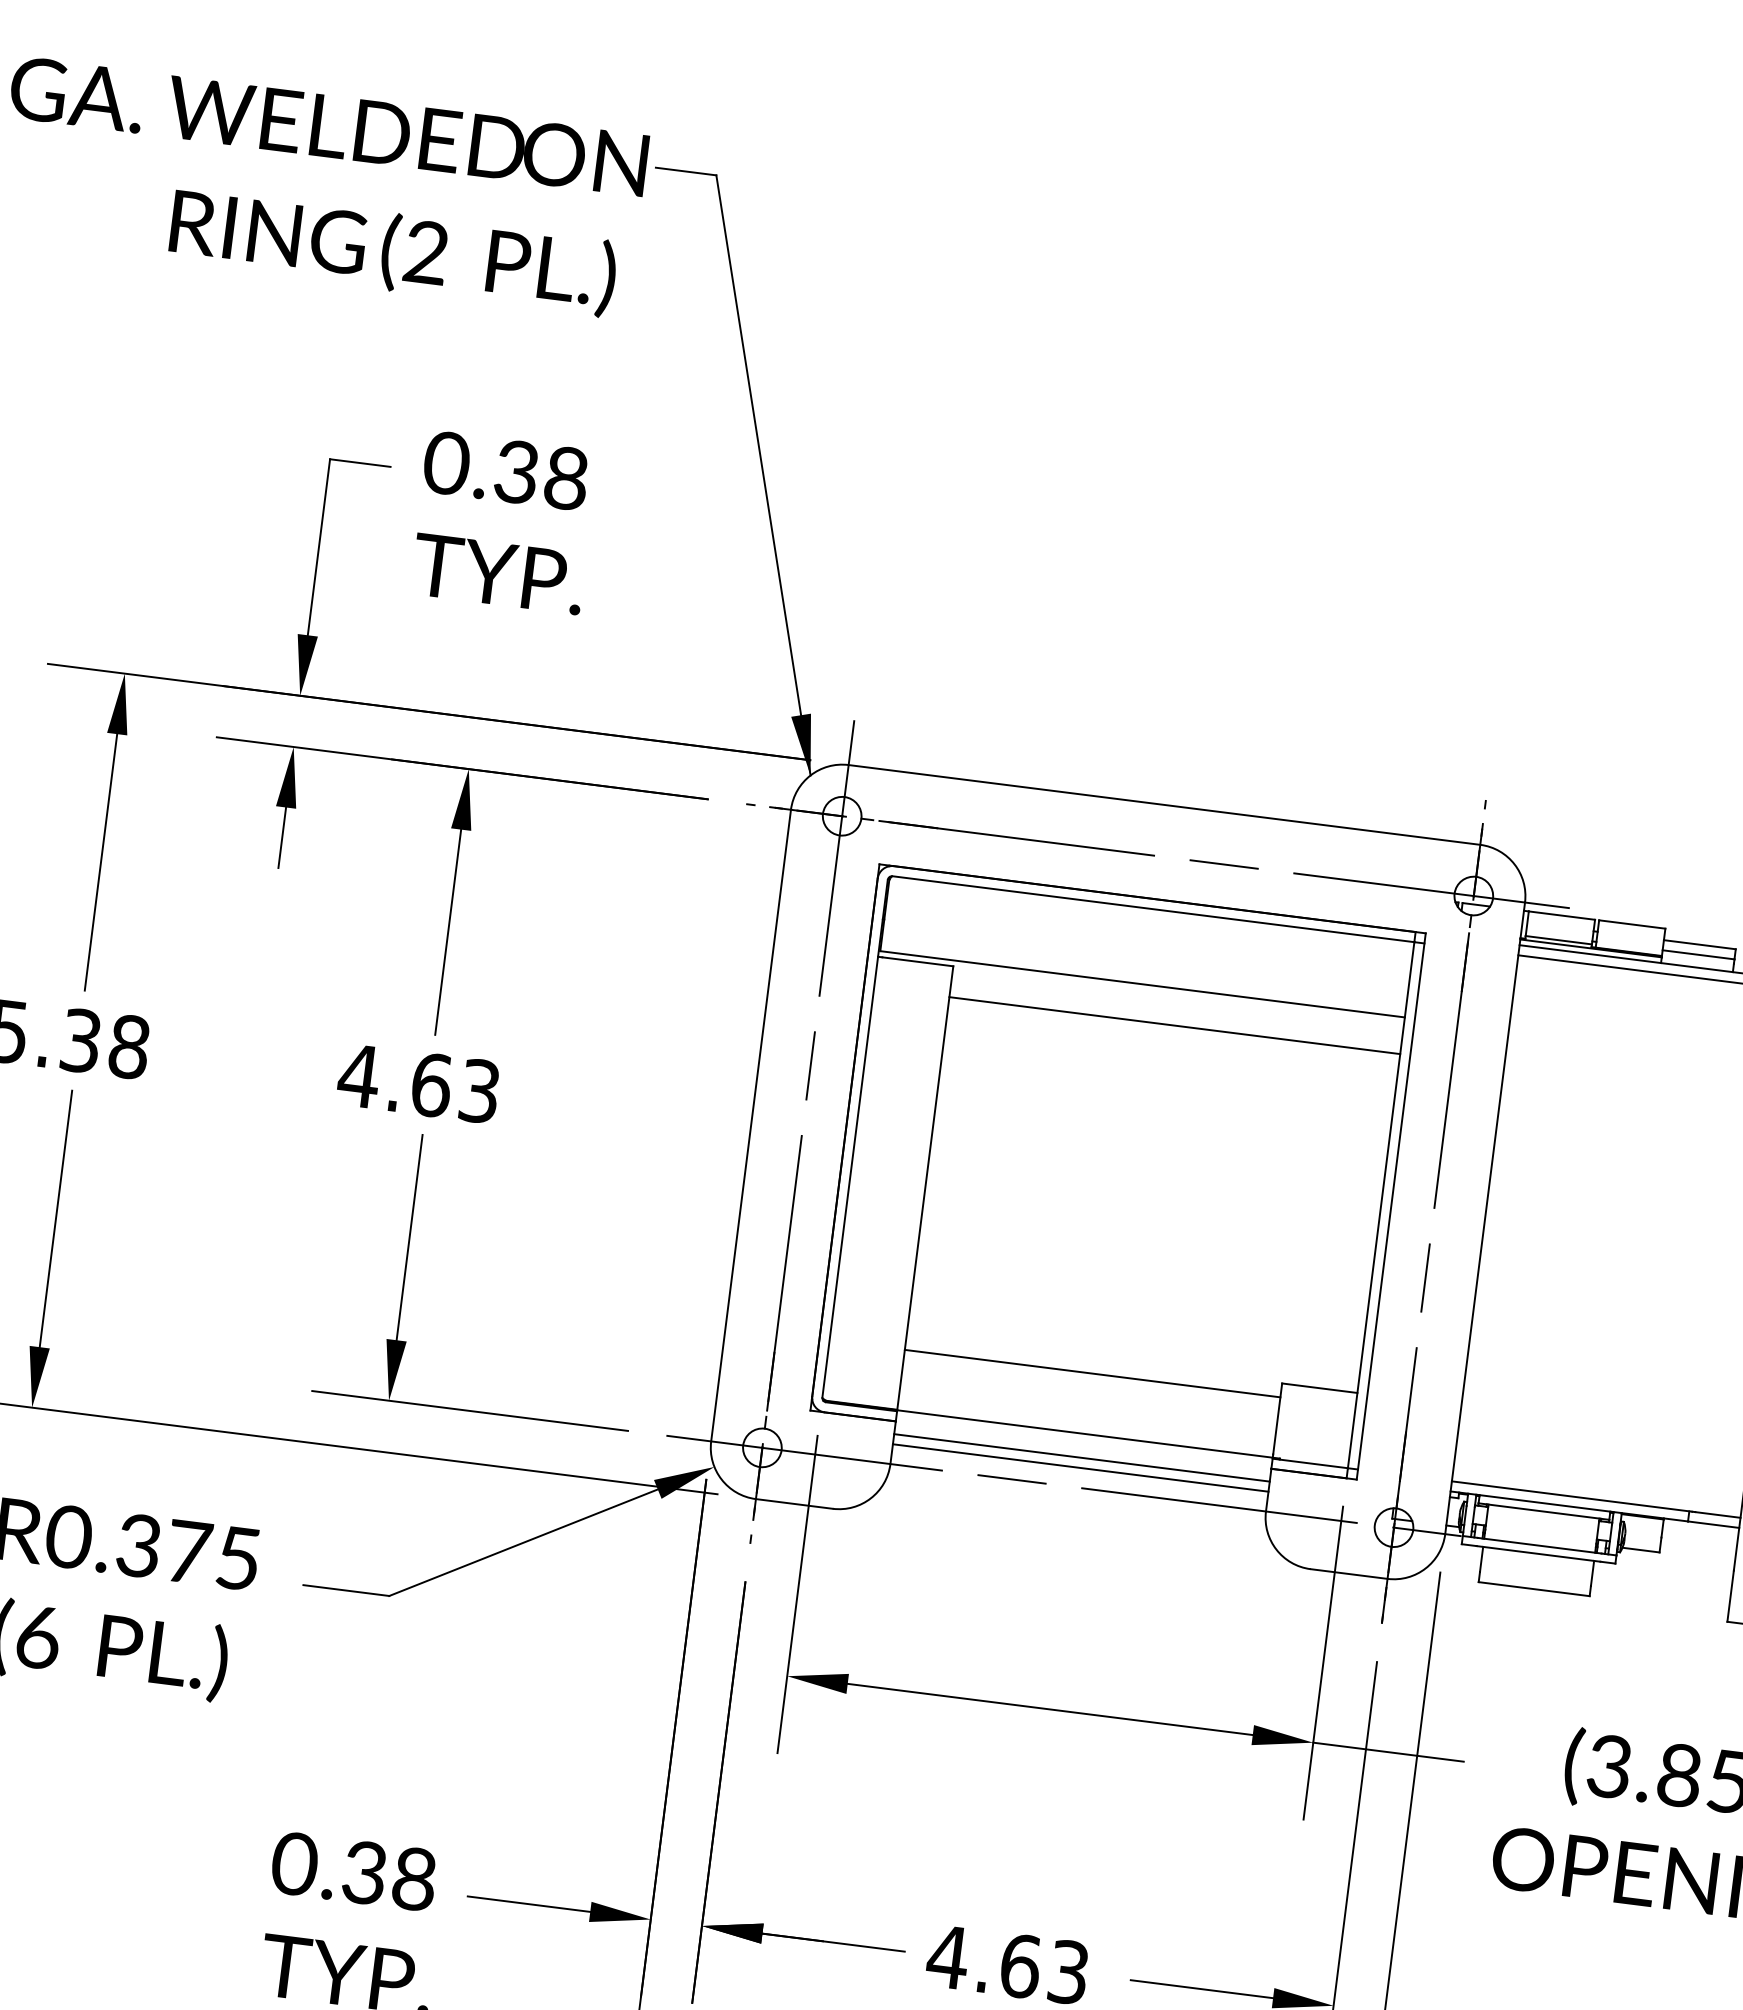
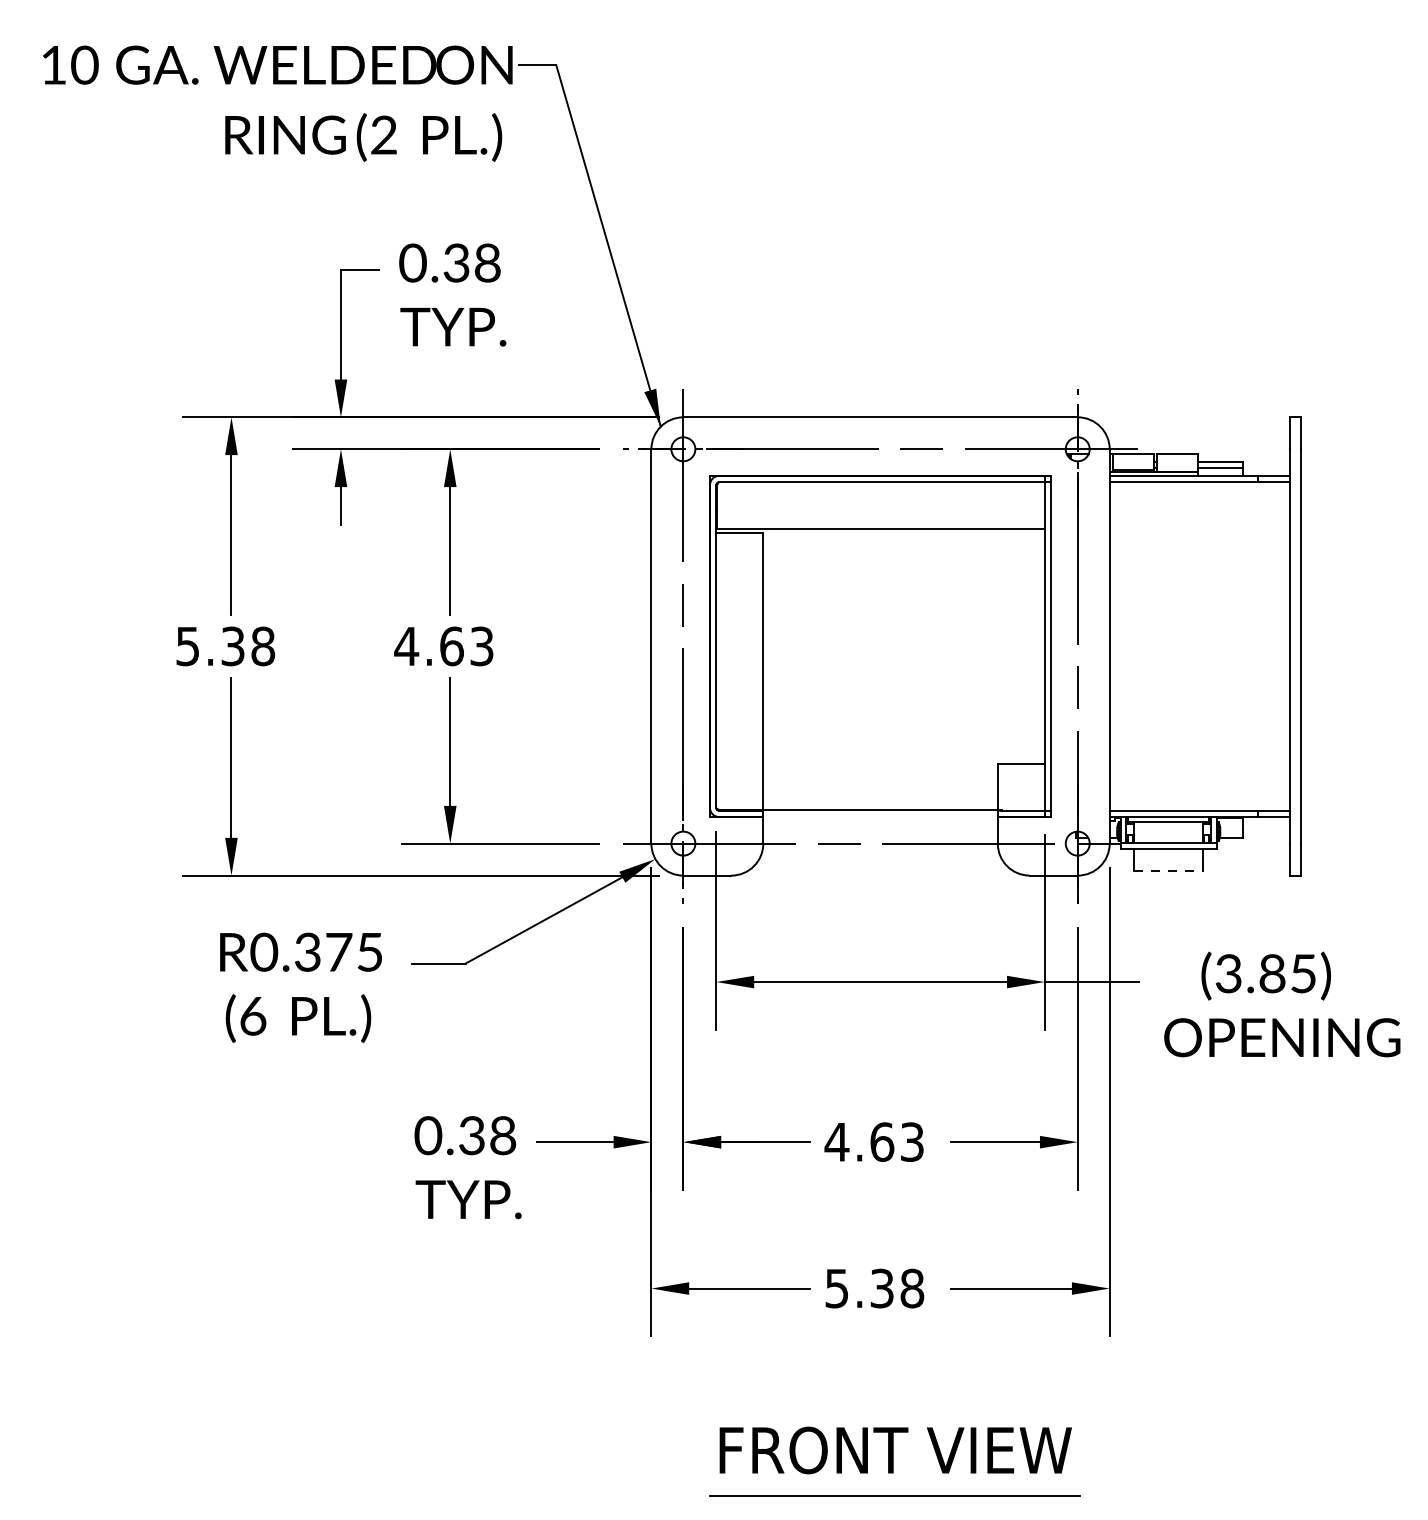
line: (1173, 1026) -> (903, 552), removed
line: (1092, 1373) -> (880, 772), removed
line: (1081, 1457) -> (880, 824), removed
line: (1080, 1468) -> (880, 831), removed
line: (1533, 1589) -> (1168, 870), solid -> dashed

